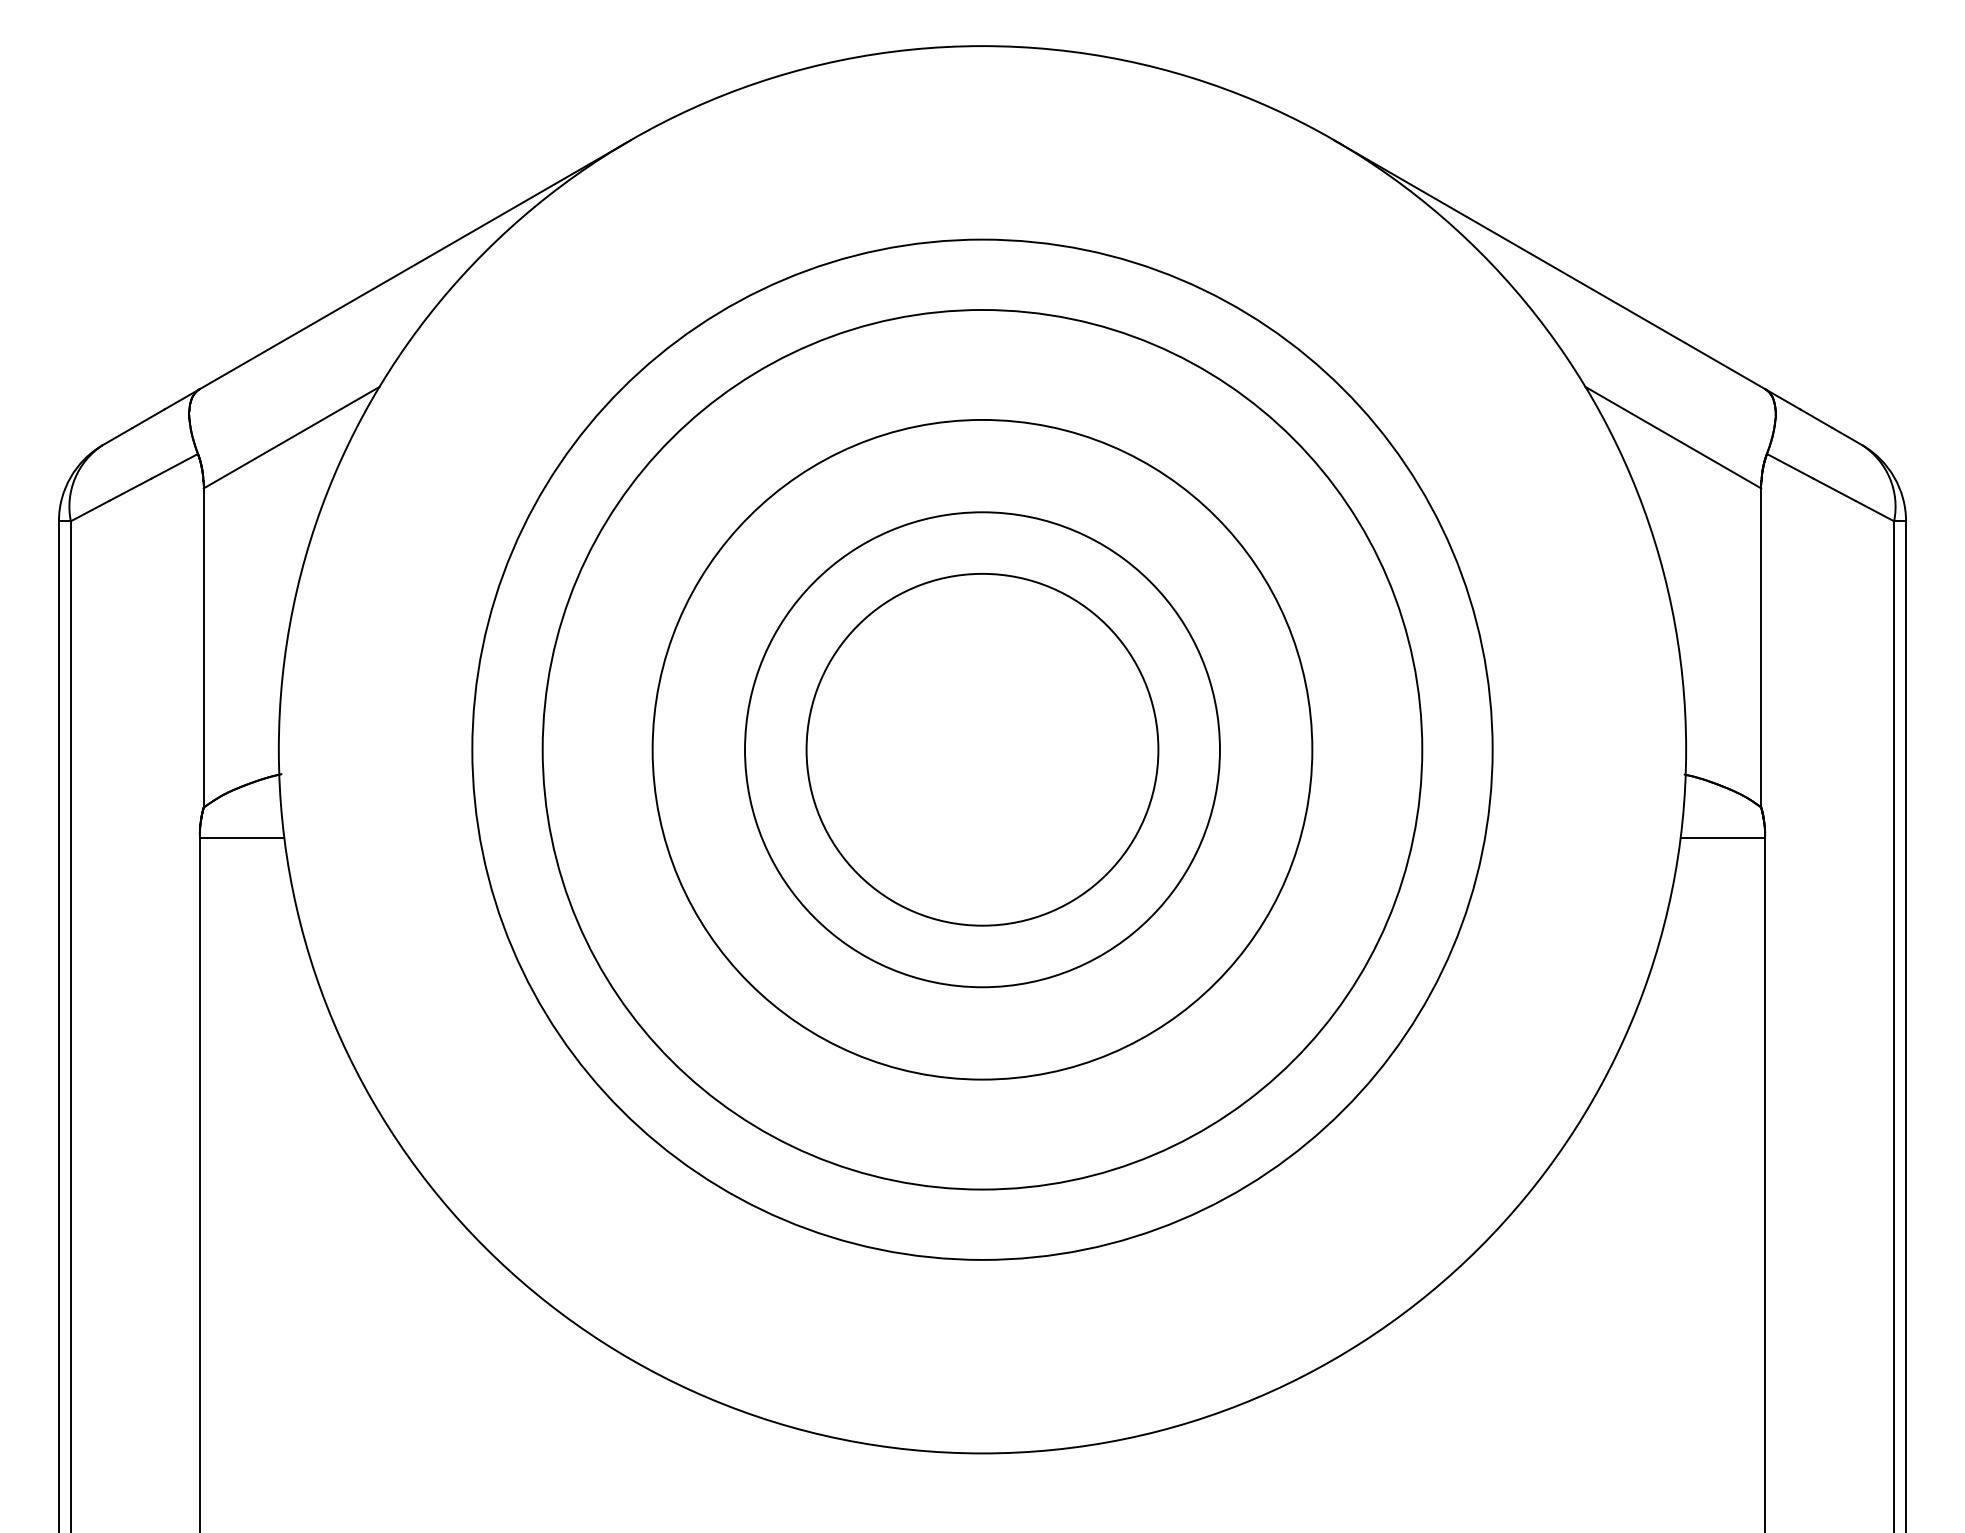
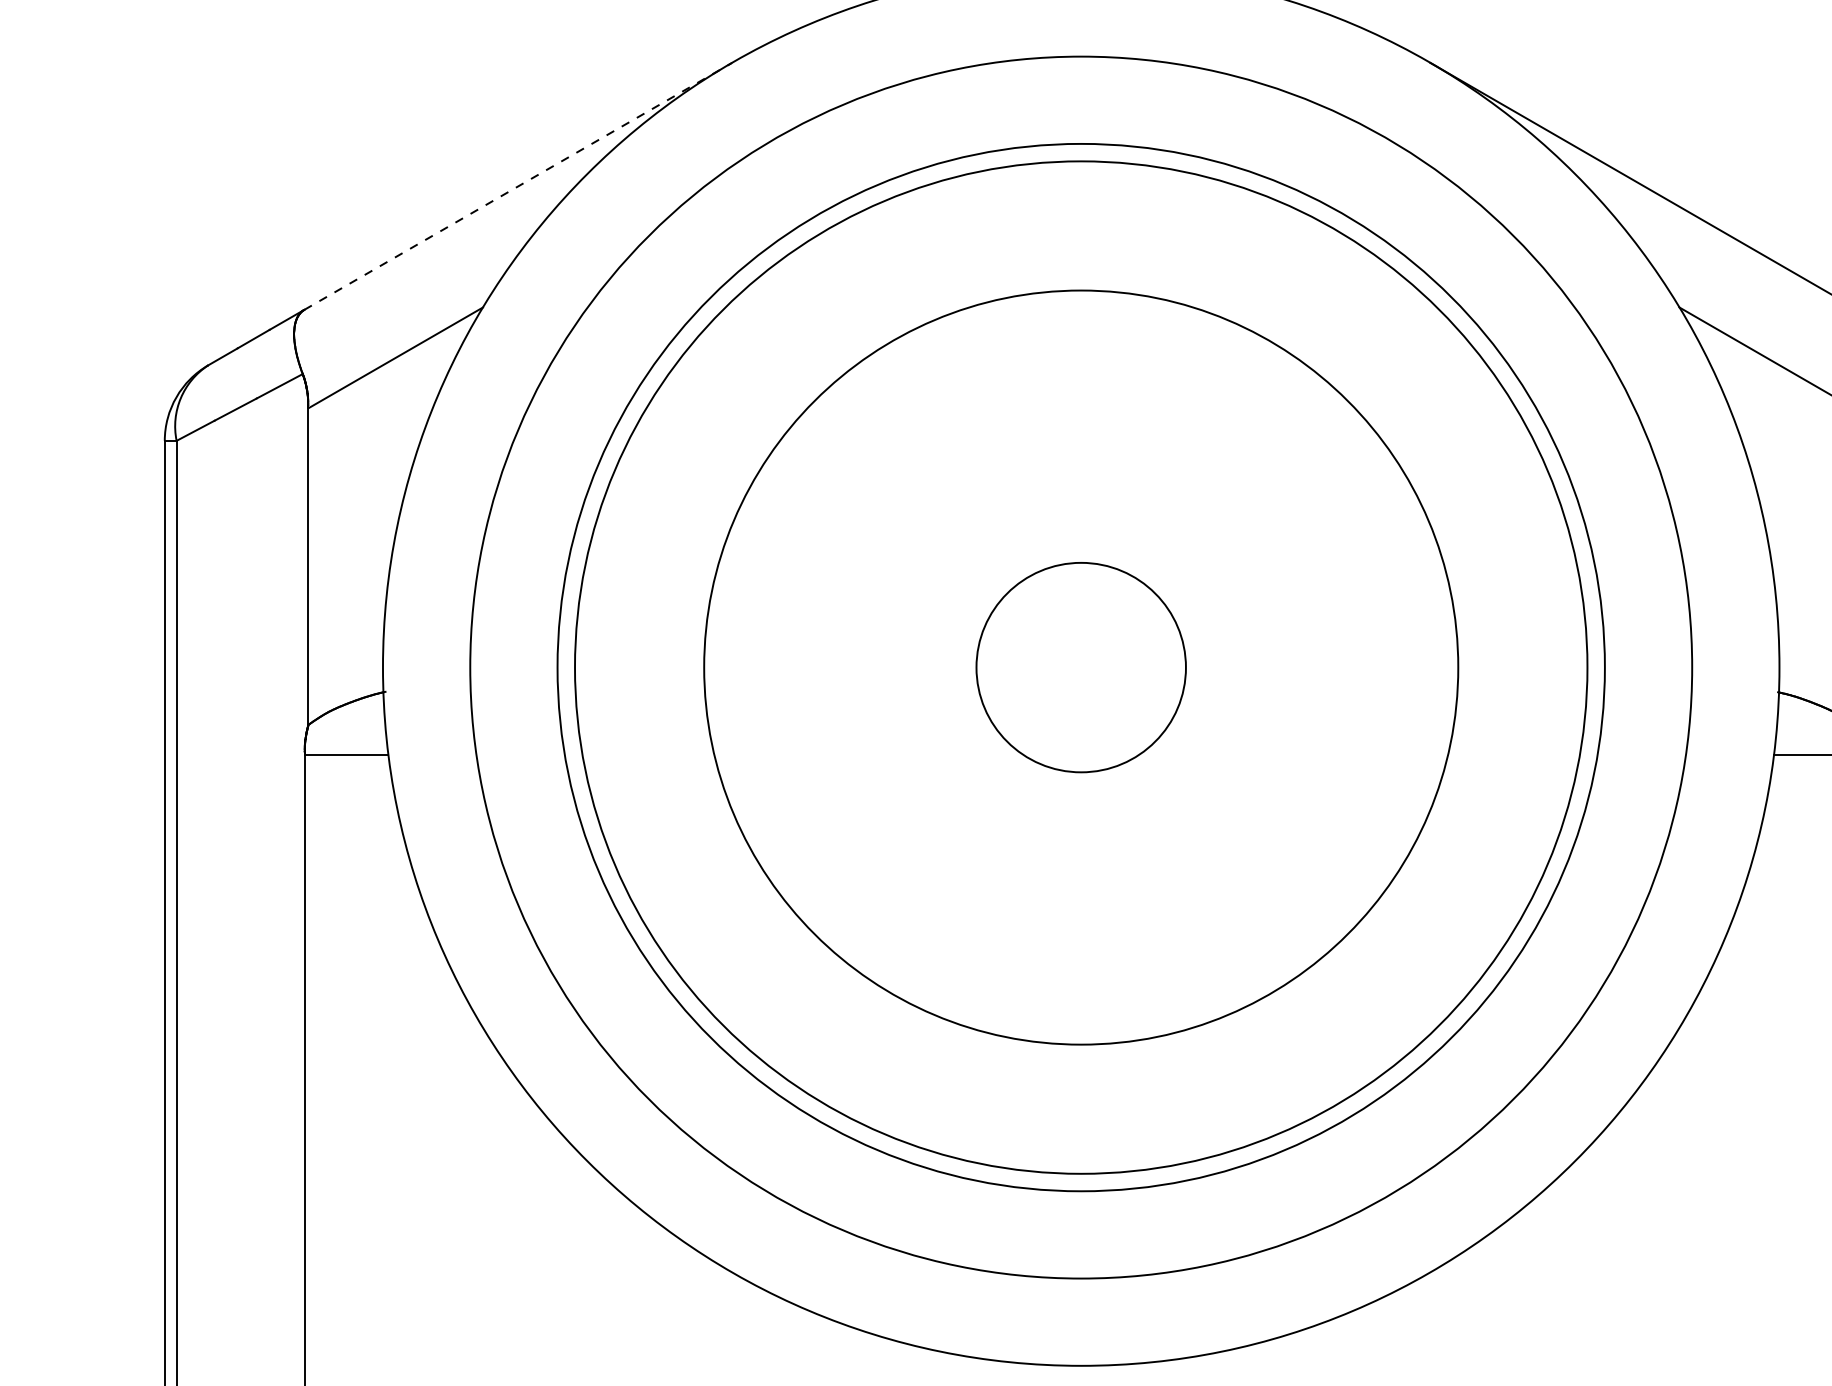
line: (415, 264) -> (518, 186), solid -> dashed
circle: (982, 749) -> (1081, 667), size x0.6
circle: (982, 749) -> (1081, 667), size x1.4
circle: (982, 749) -> (1081, 667), size x1.6
circle: (982, 749) -> (1081, 667), size x1.6

